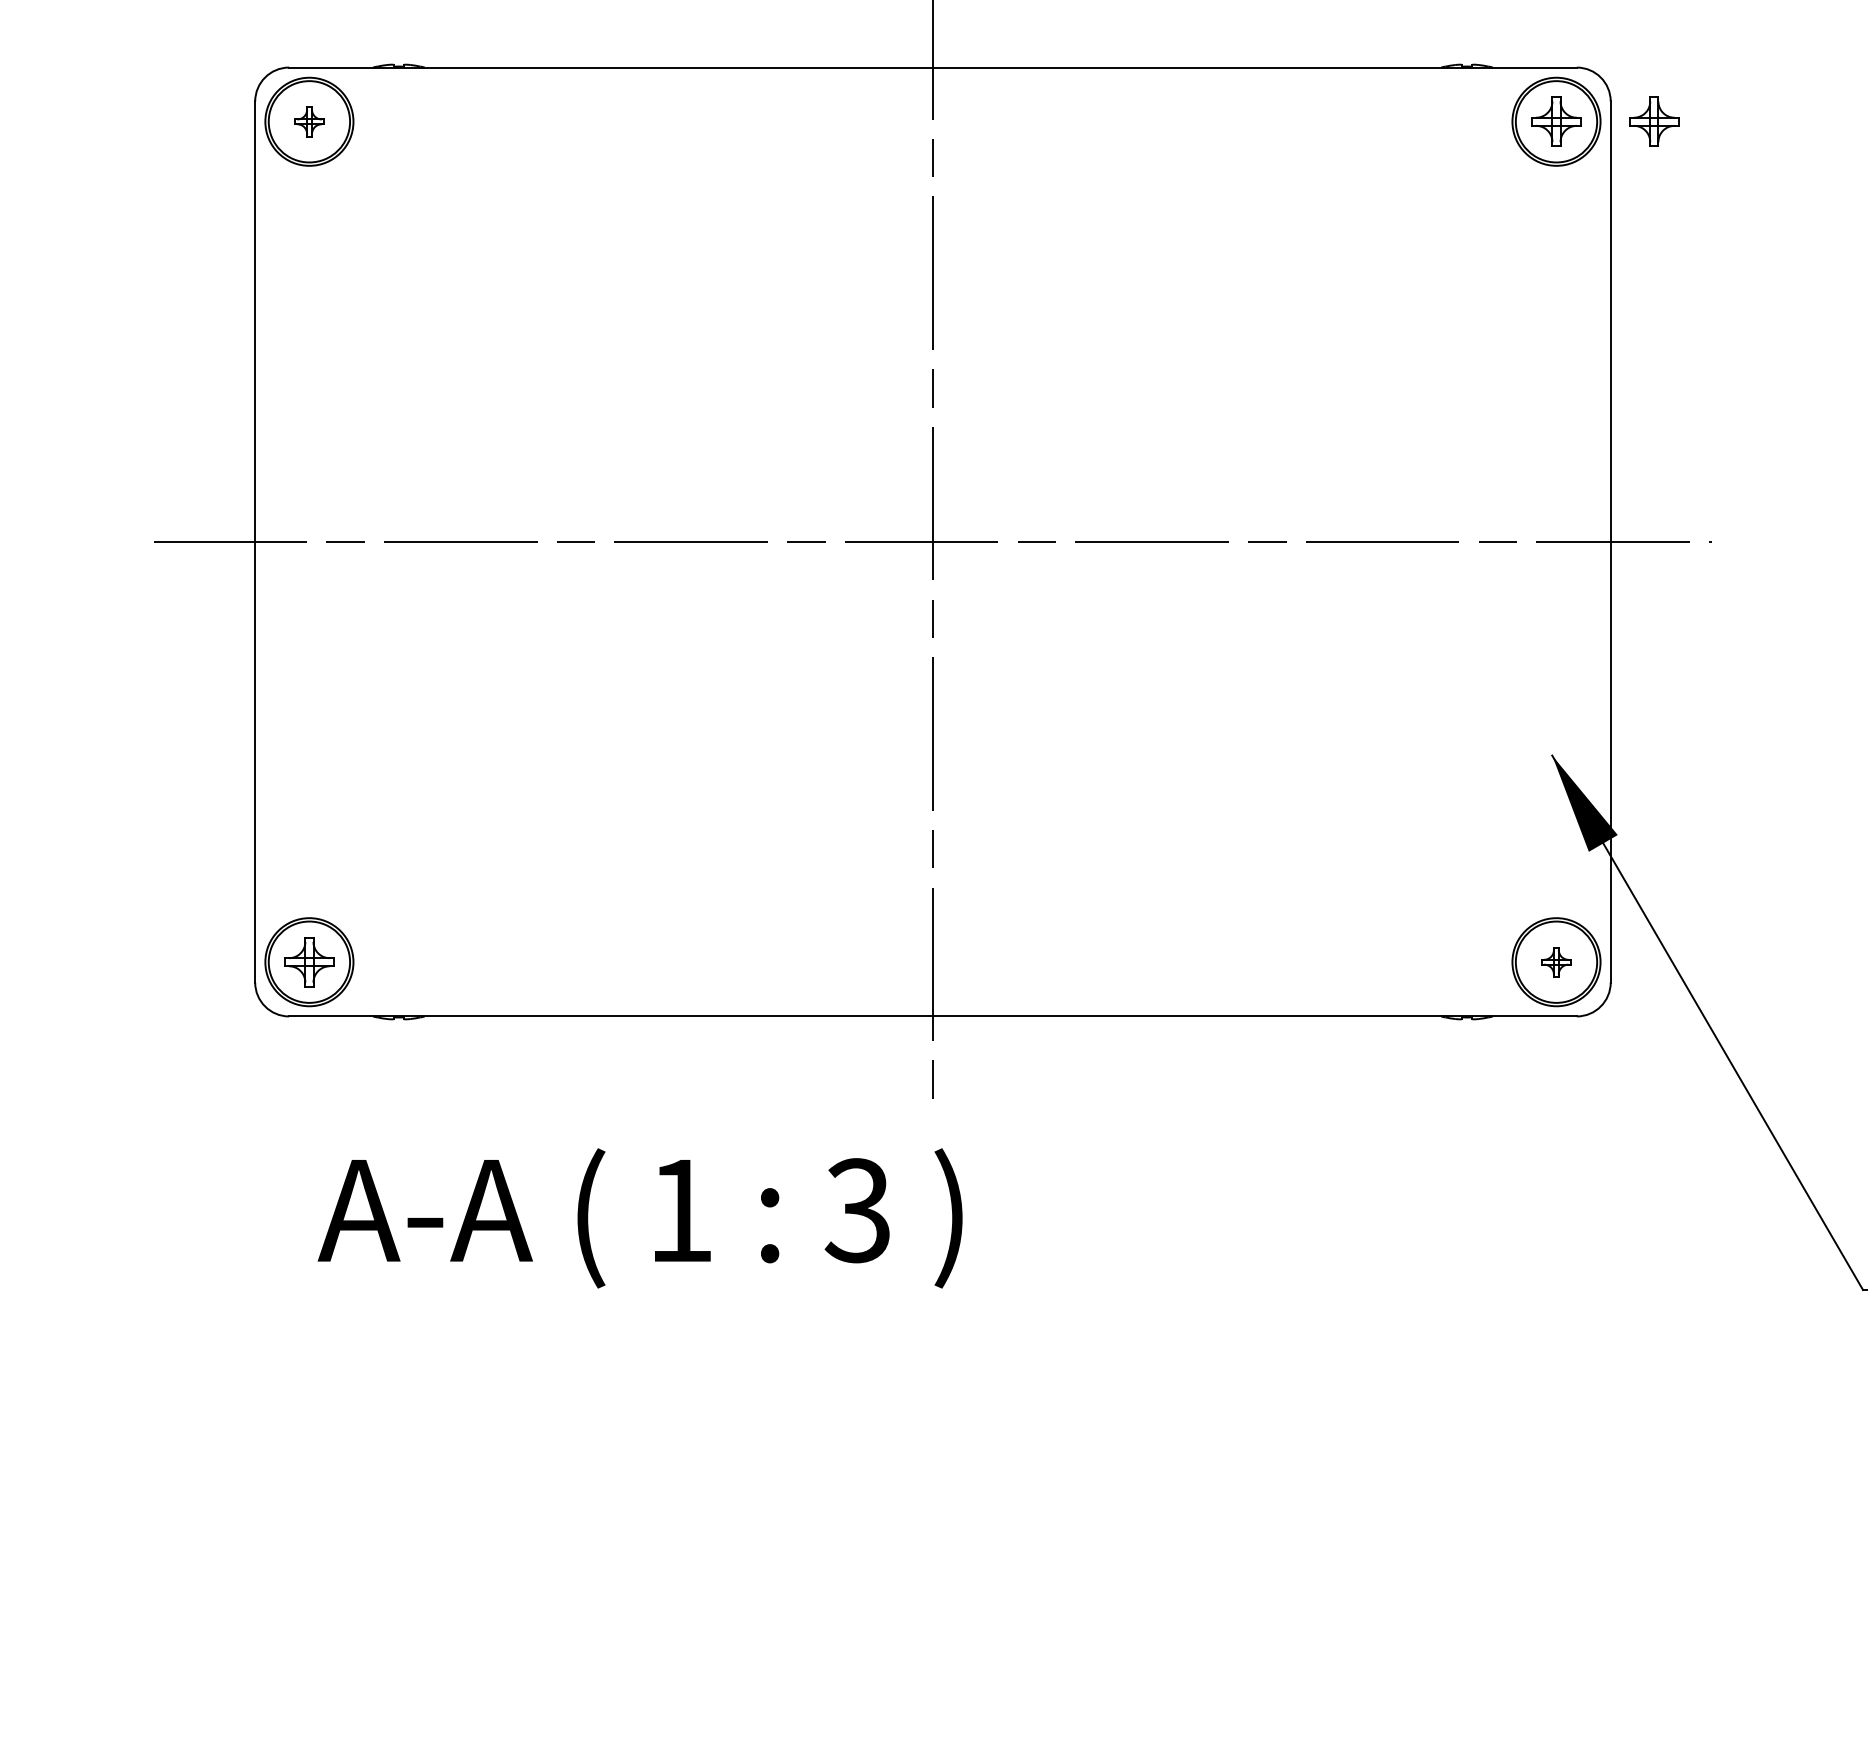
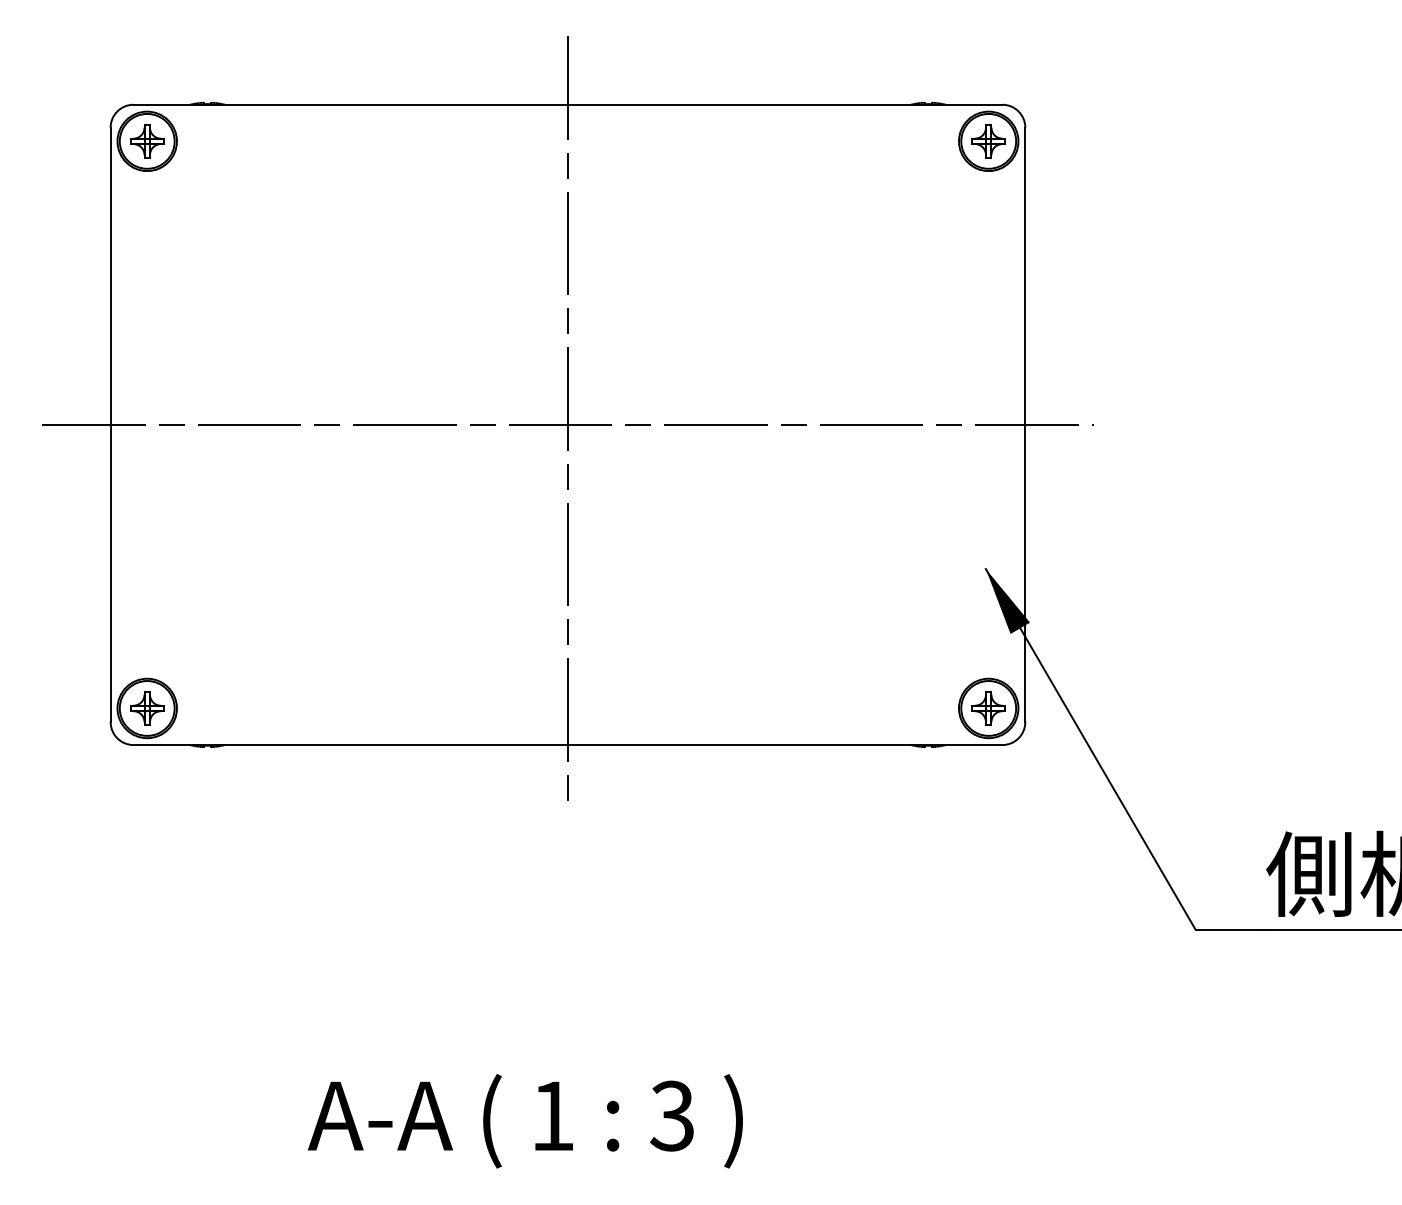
part: (309, 121) -> (147, 141), size x1.67
part: (1653, 121) -> (1054, 141), removed
part: (1556, 962) -> (988, 708), size x1.67
text: (640, 1218) -> (525, 1121), moved

